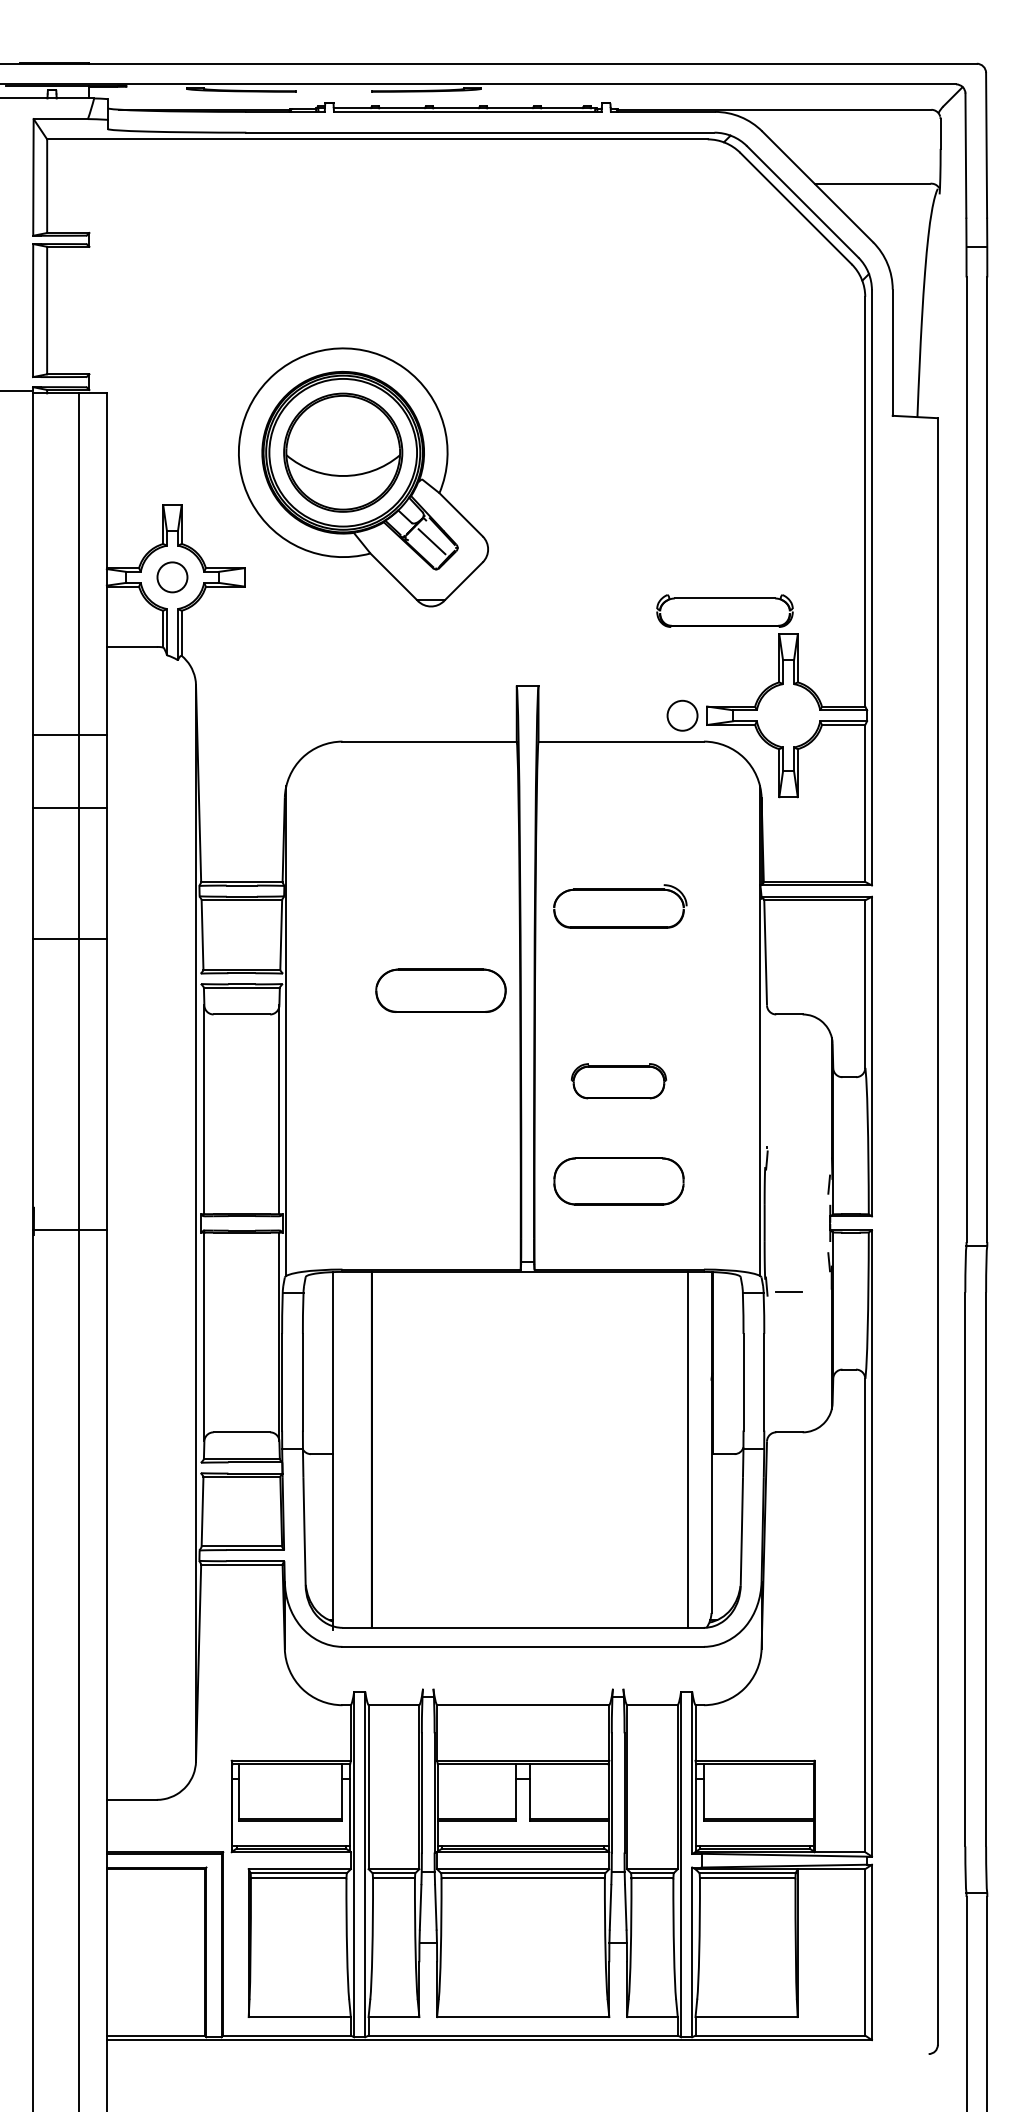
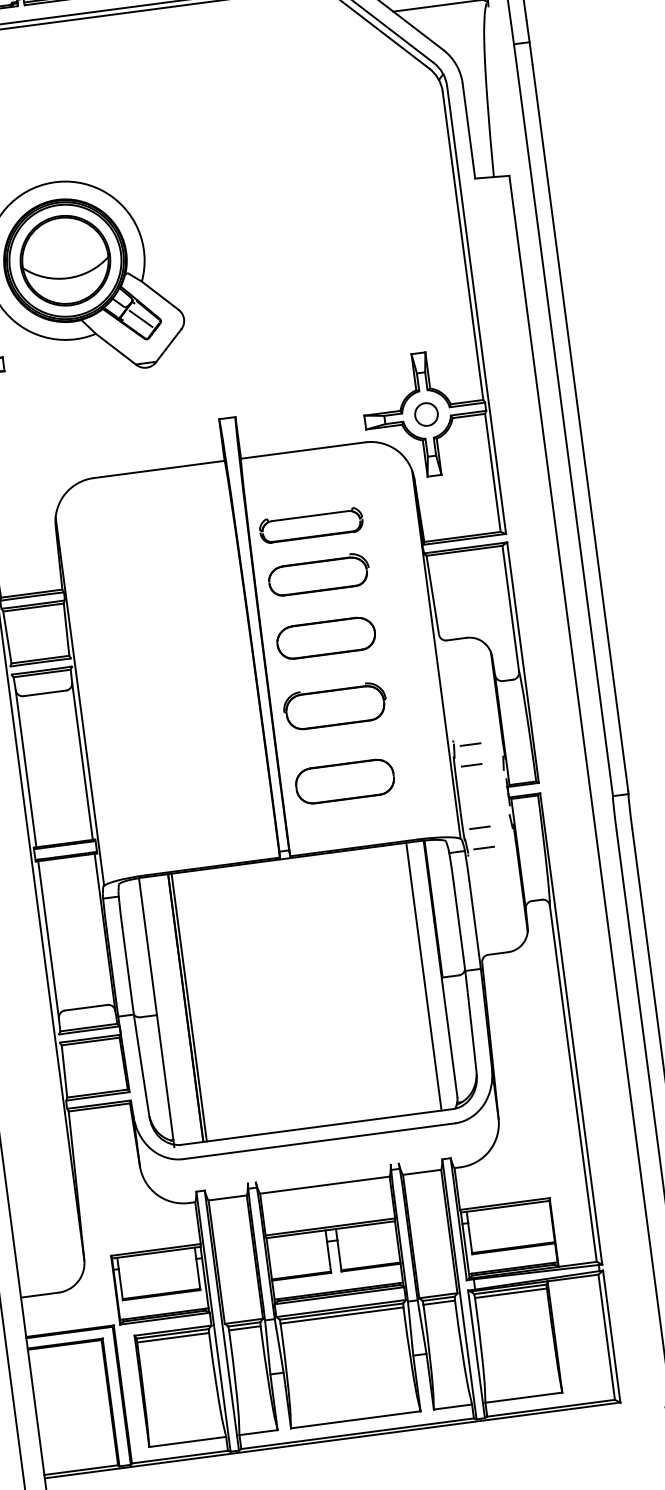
part: (724, 610) -> (310, 525), moved
circle: (682, 715) -> (426, 414), moved
part: (440, 990) -> (325, 638), moved
part: (618, 1080) -> (334, 705), size x1.43
line: (789, 1154) -> (470, 744), added
line: (787, 1181) -> (471, 764), added
line: (787, 1264) -> (480, 827), added
line: (376, 1449) -> (189, 1007), added

